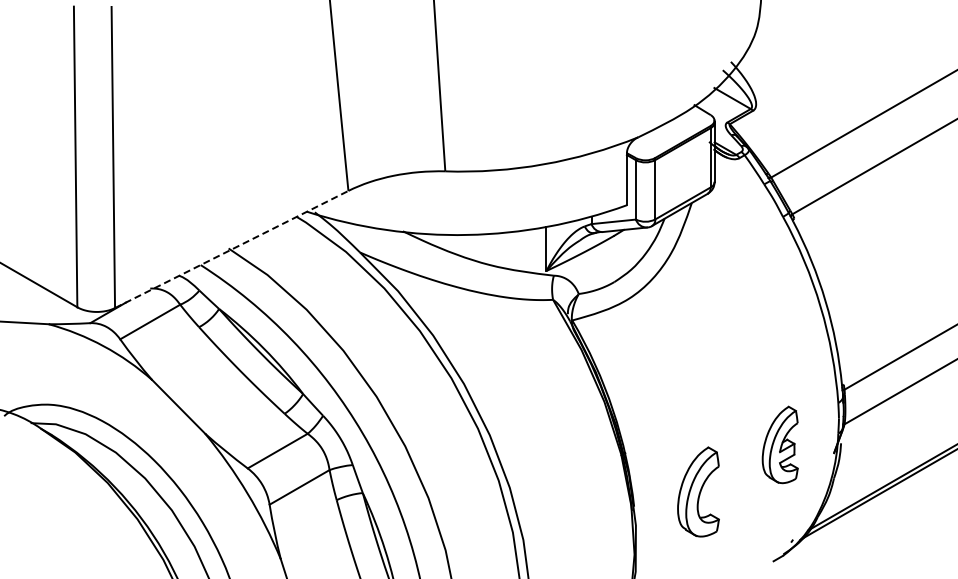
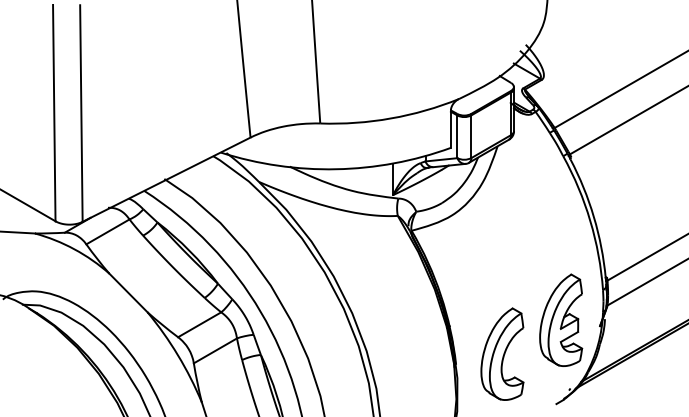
line: (231, 249) -> (166, 179), dashed -> solid
part: (780, 444) -> (561, 320), size x1.67
part: (698, 491) -> (502, 353), size x1.43

